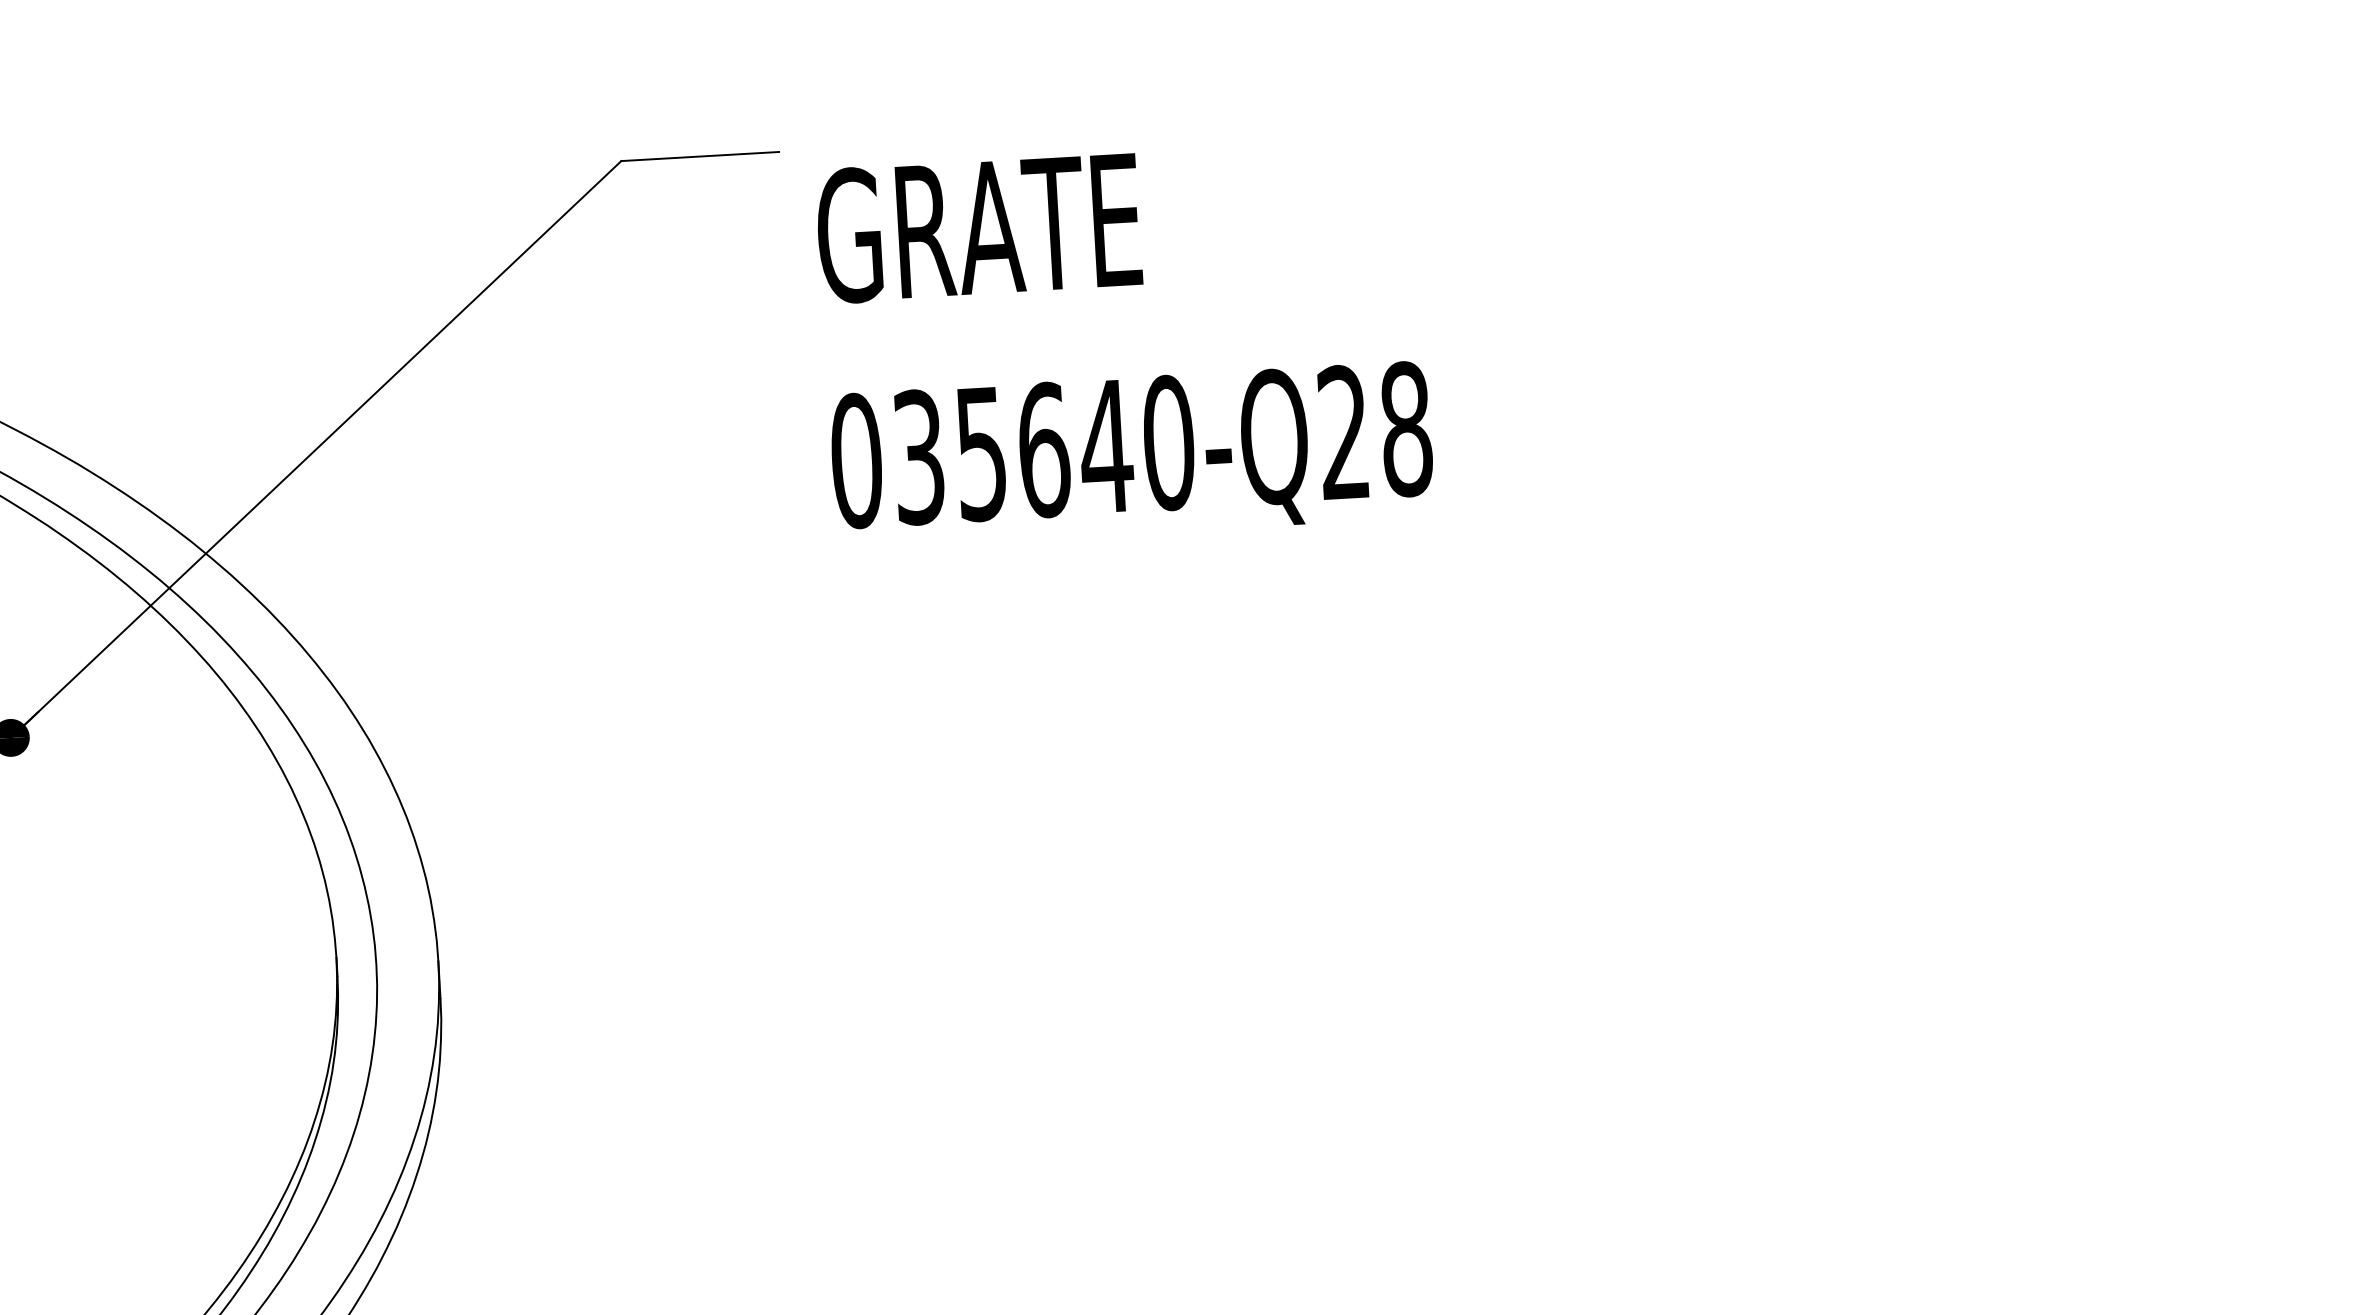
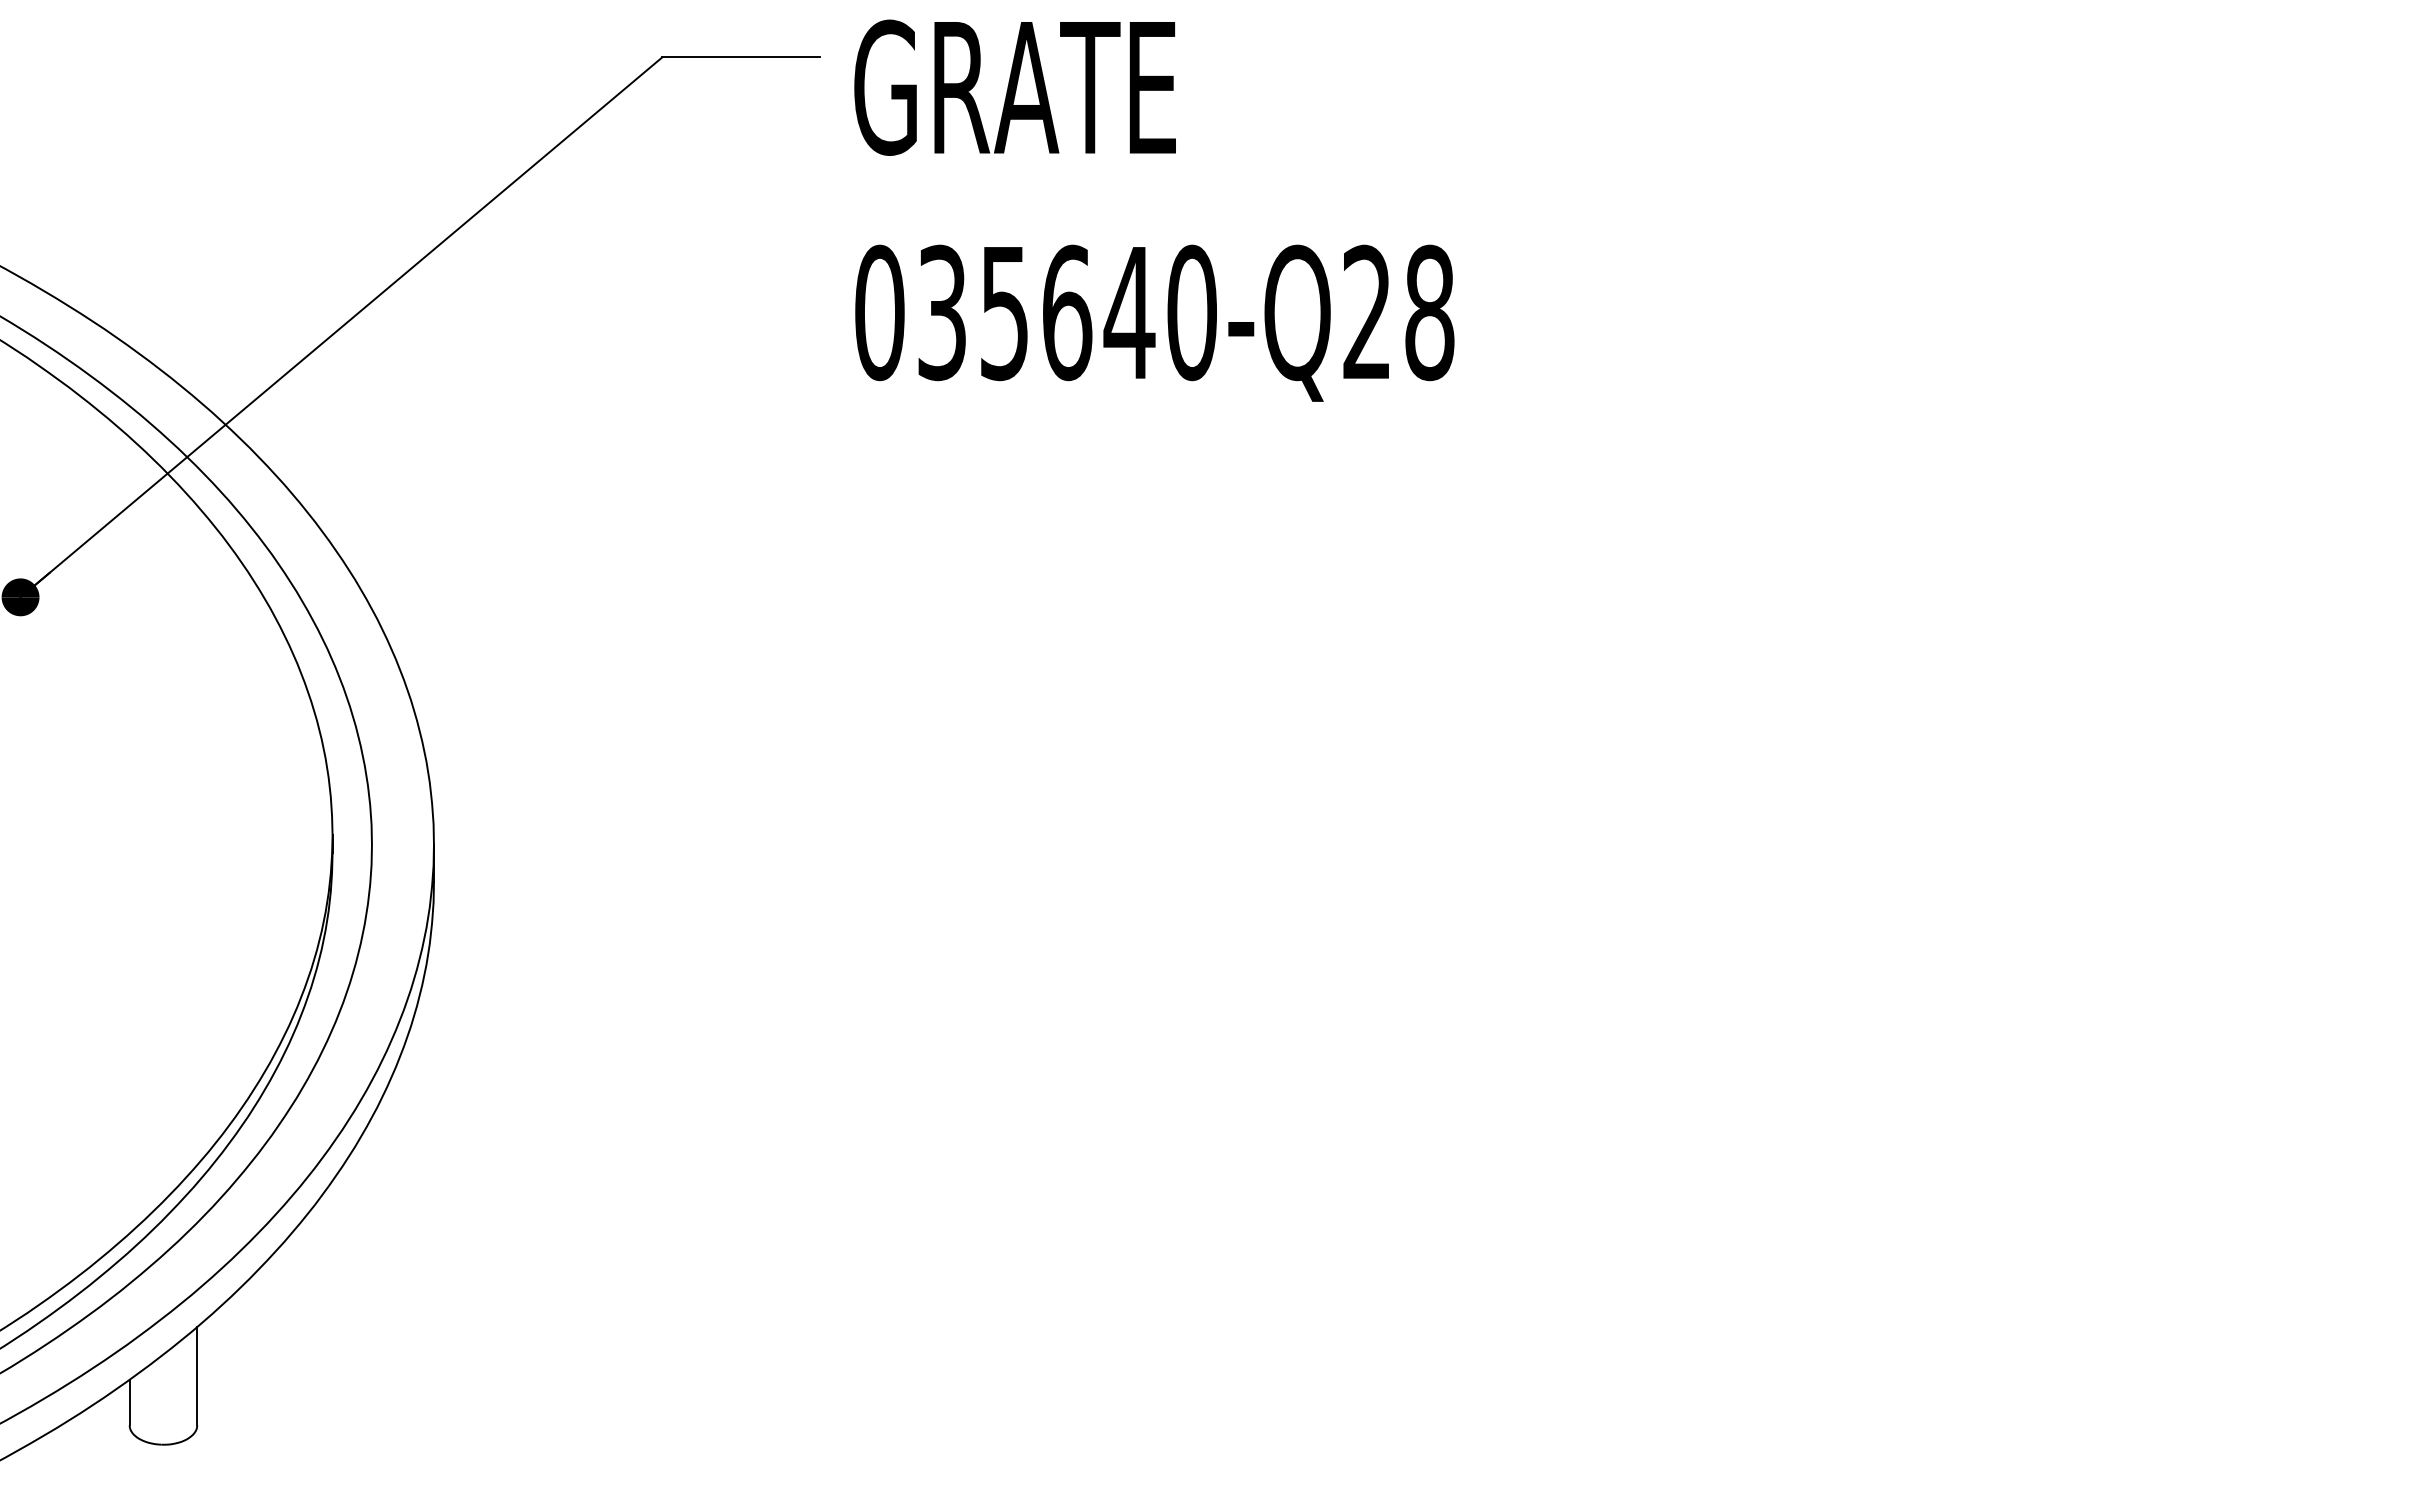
text: (1125, 342) -> (1154, 210), moved

